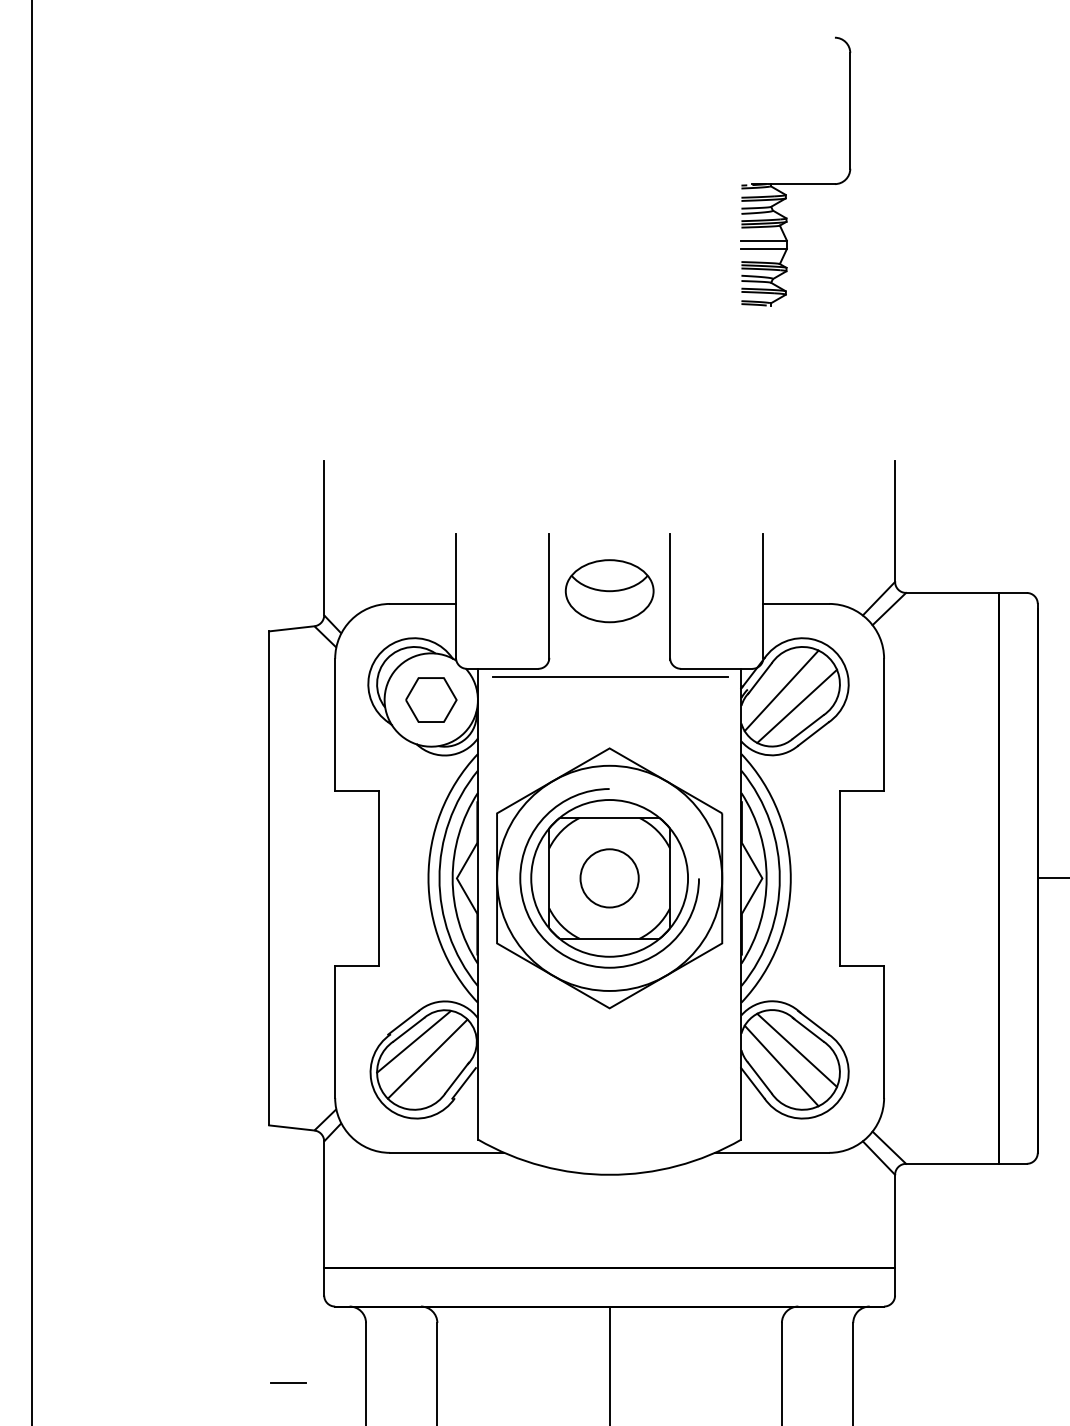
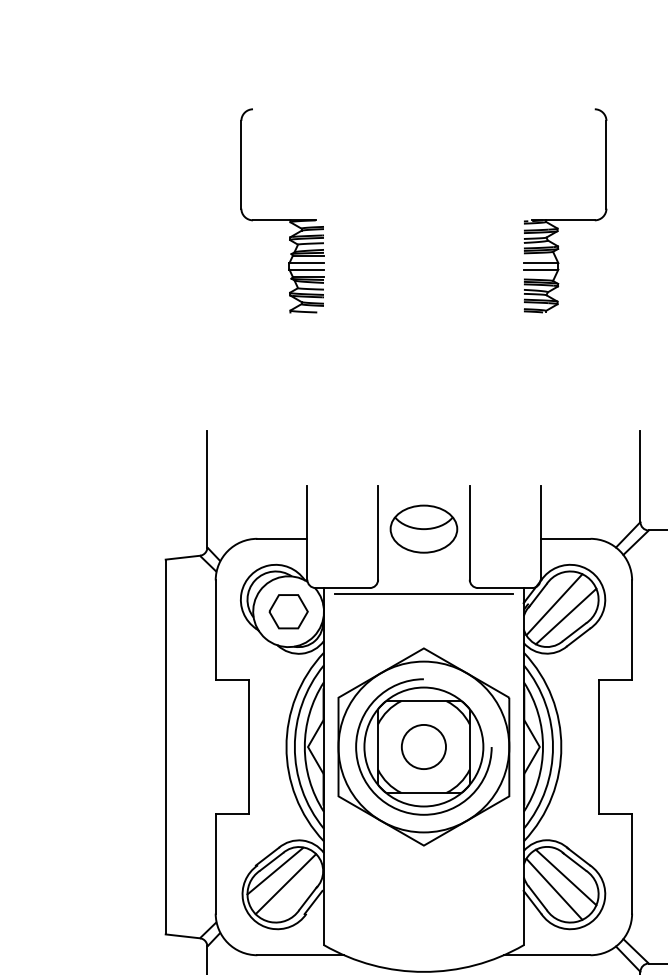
part: (423, 183) -> (282, 219), added

